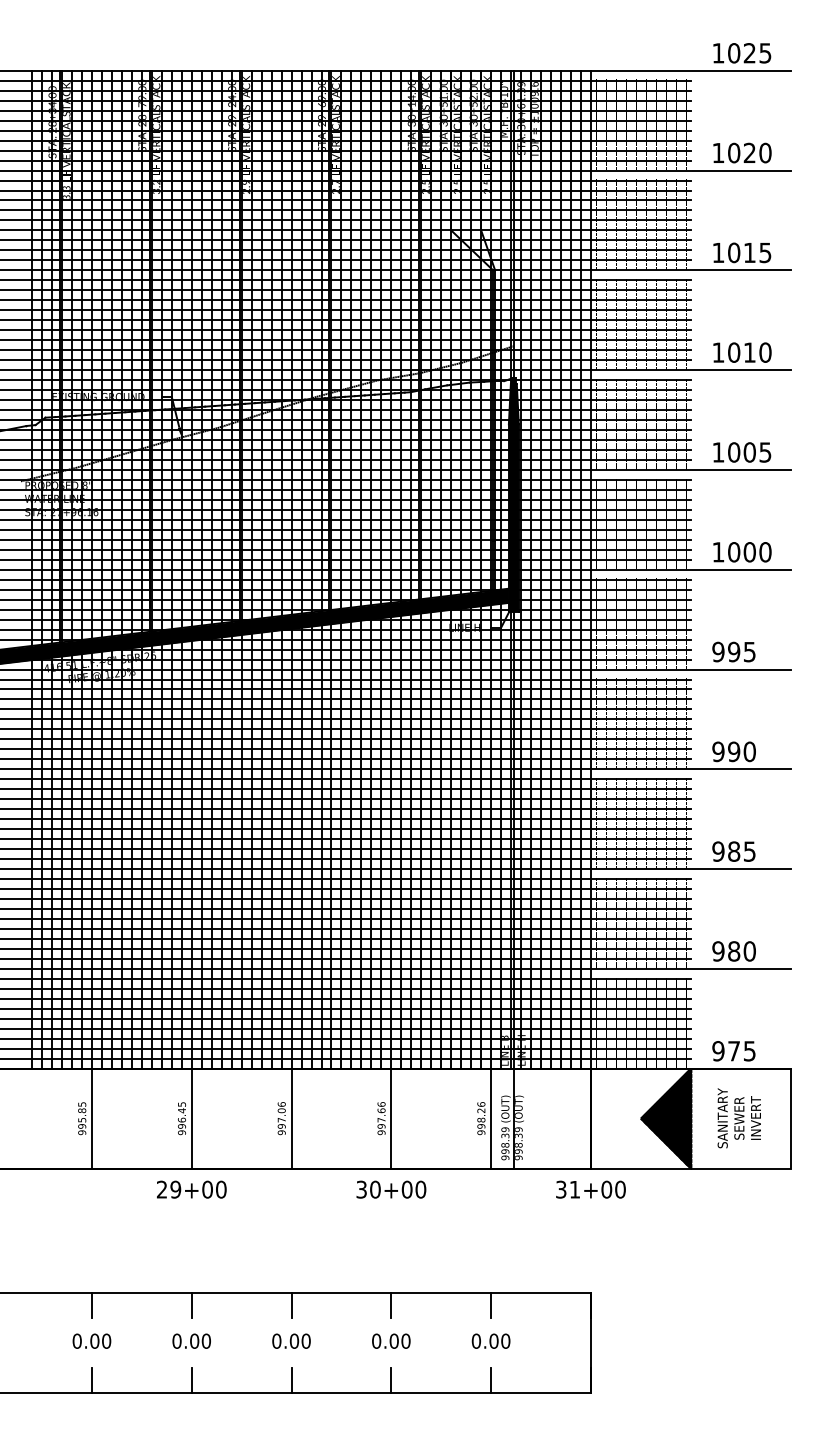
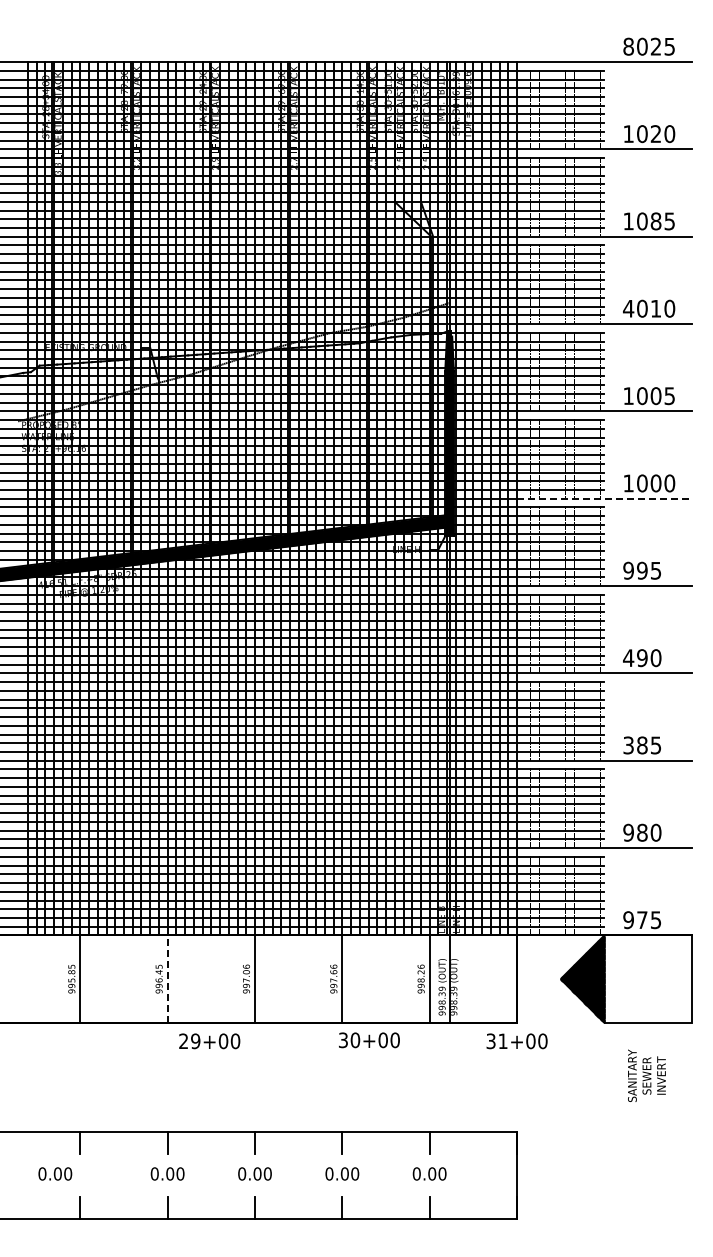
text: (718, 53) -> (628, 46), 1025 -> 8025
text: (749, 252) -> (655, 221), 1015 -> 1085
text: (718, 352) -> (628, 308), 1010 -> 4010
line: (690, 569) -> (604, 498), solid -> dashed
text: (718, 752) -> (628, 658), 990 -> 490
text: (718, 851) -> (628, 745), 985 -> 385
text: (738, 1117) -> (646, 1075), moved
line: (191, 1119) -> (167, 979), solid -> dashed
line: (640, 1168) -> (560, 1022), removed
text: (191, 1189) -> (209, 1041), moved
text: (391, 1189) -> (369, 1040), moved
text: (92, 1340) -> (55, 1173), moved

